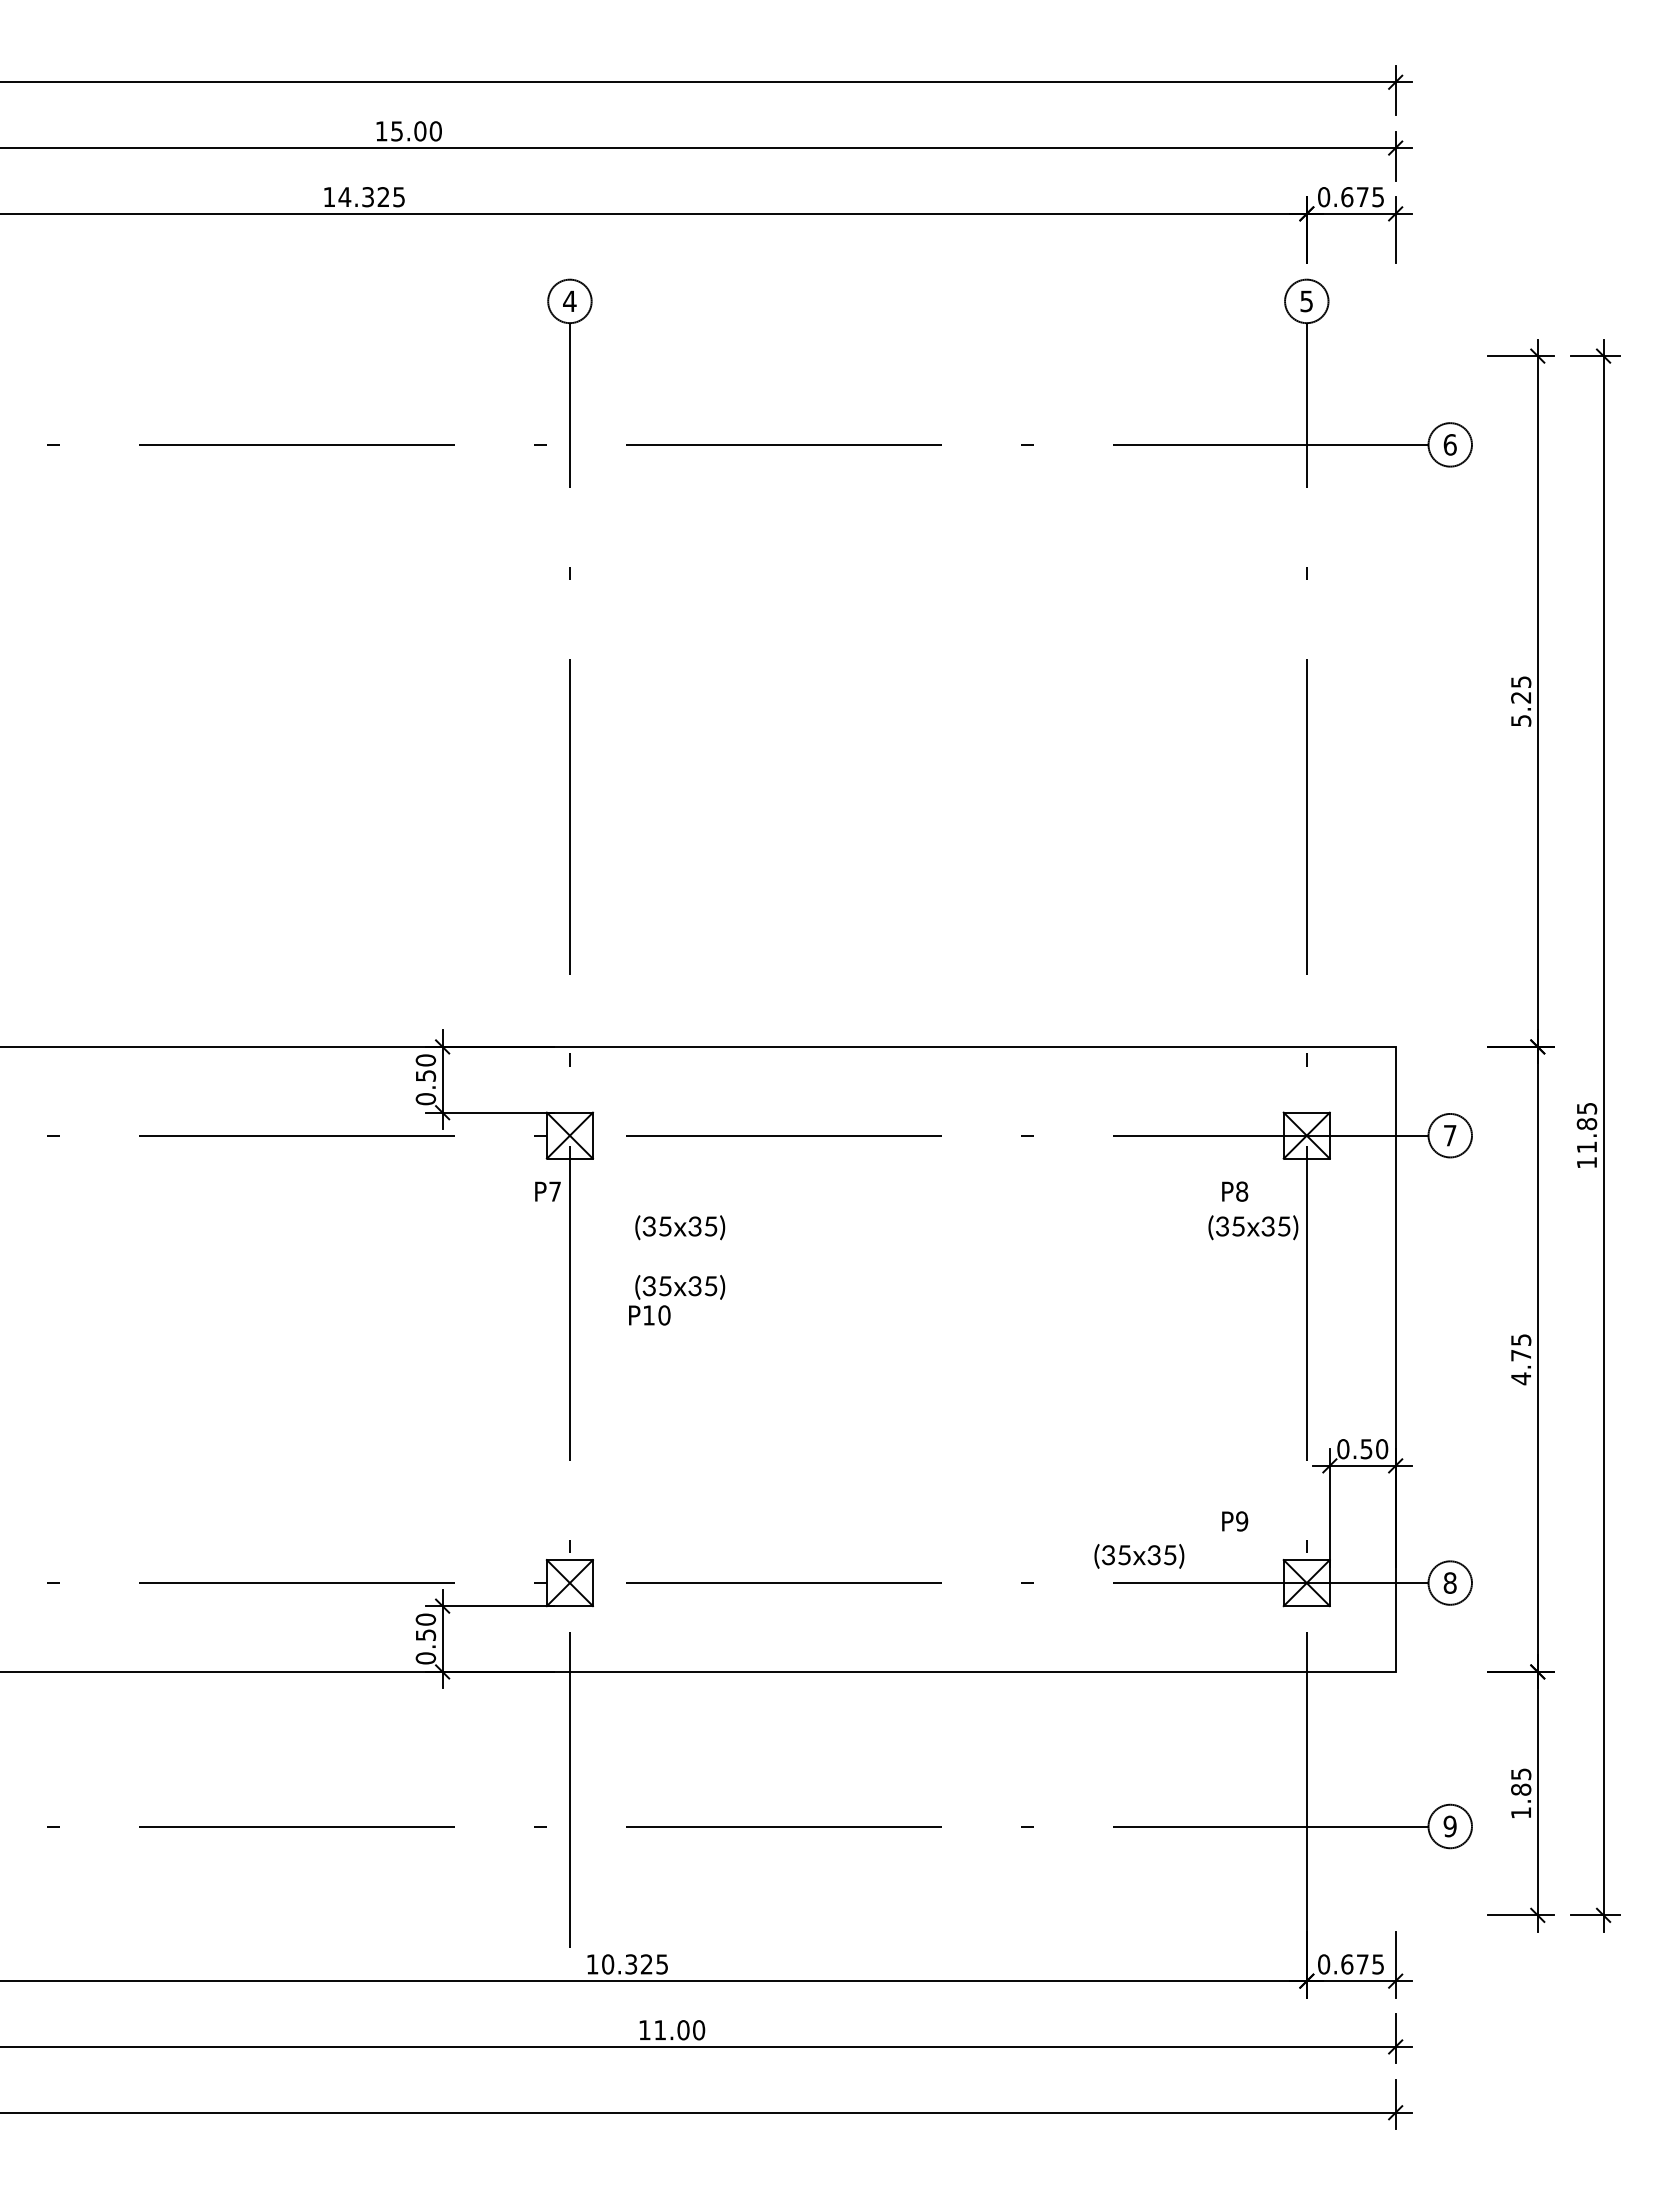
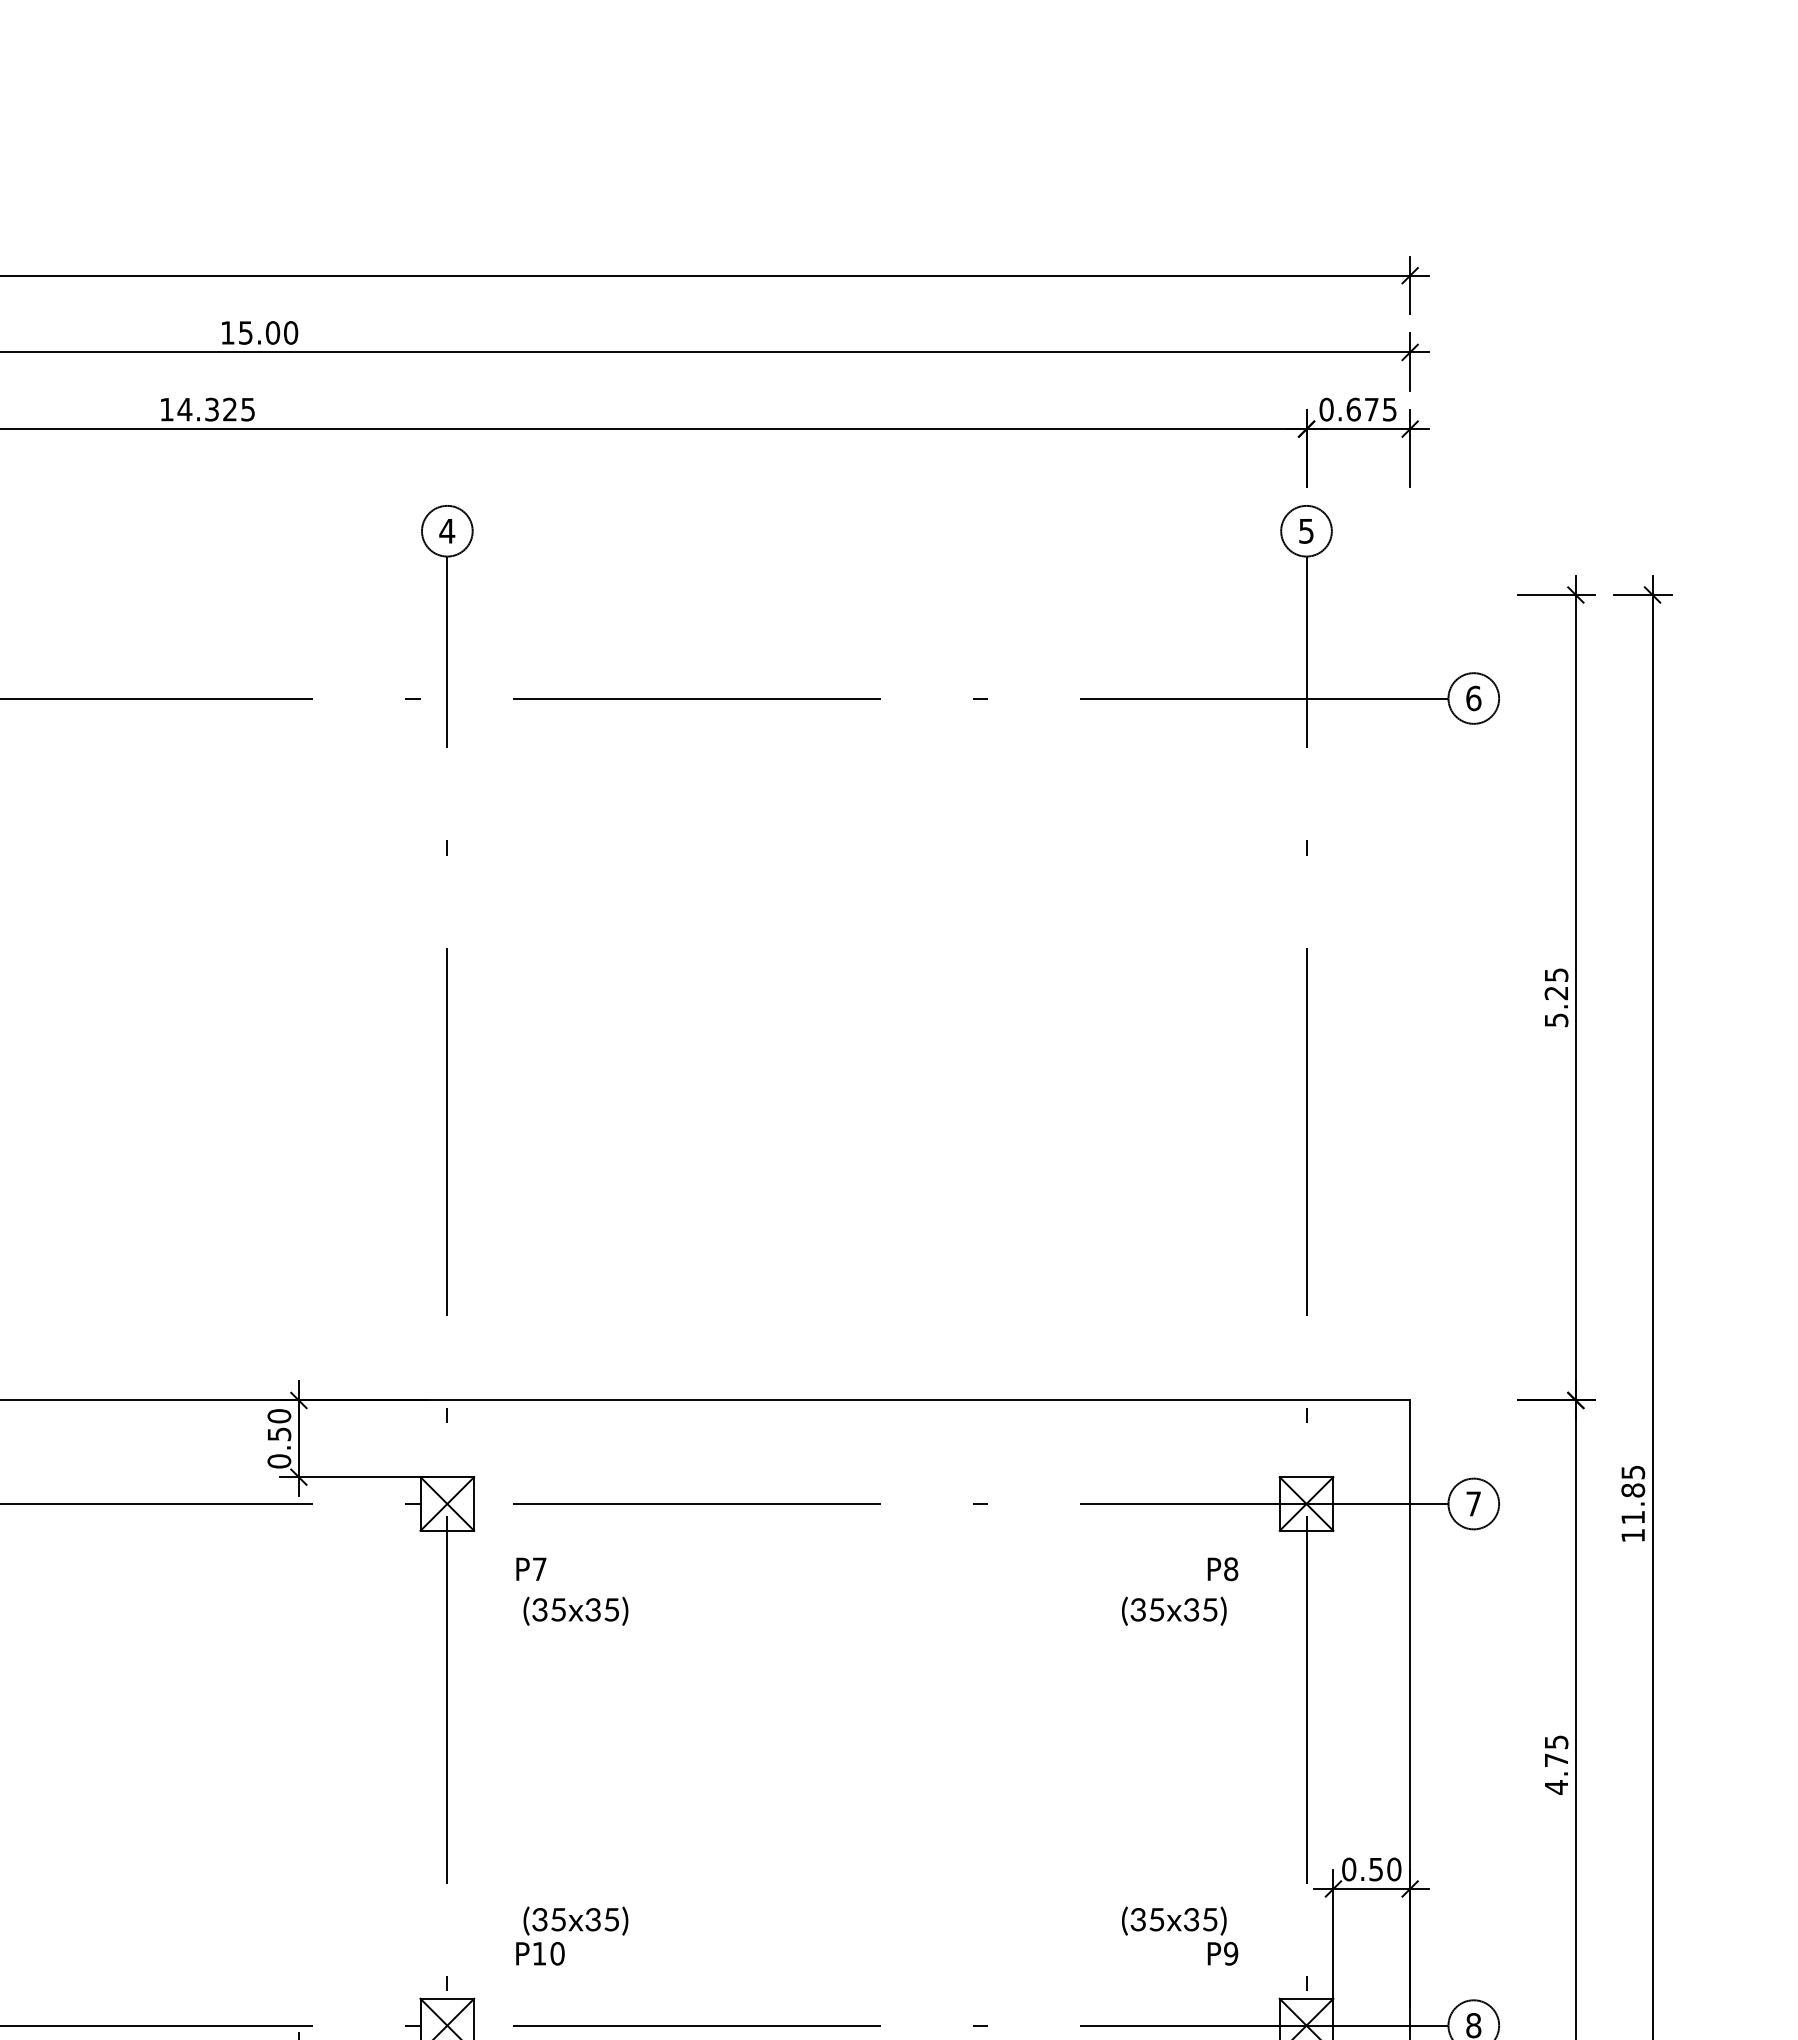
text: (547, 1191) -> (530, 1569), moved
text: (1253, 1227) -> (1174, 1611), moved
text: (677, 1300) -> (572, 1936), moved
text: (1139, 1556) -> (1174, 1921), moved

